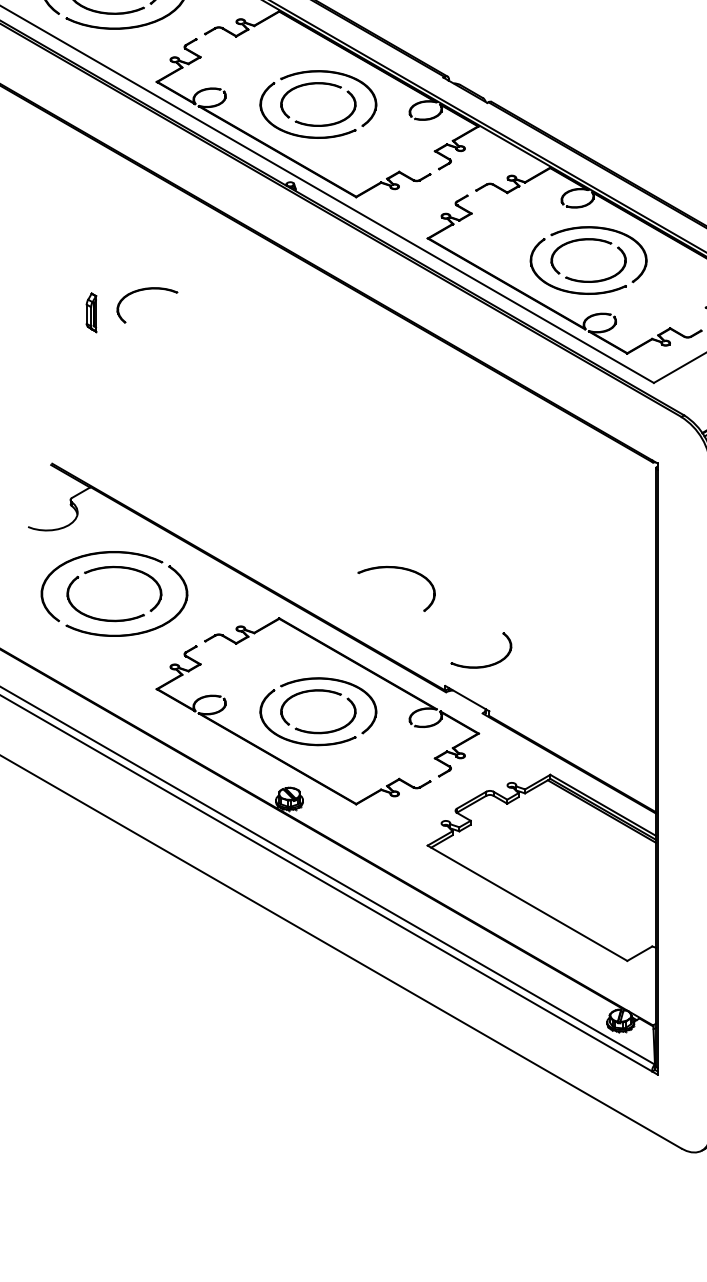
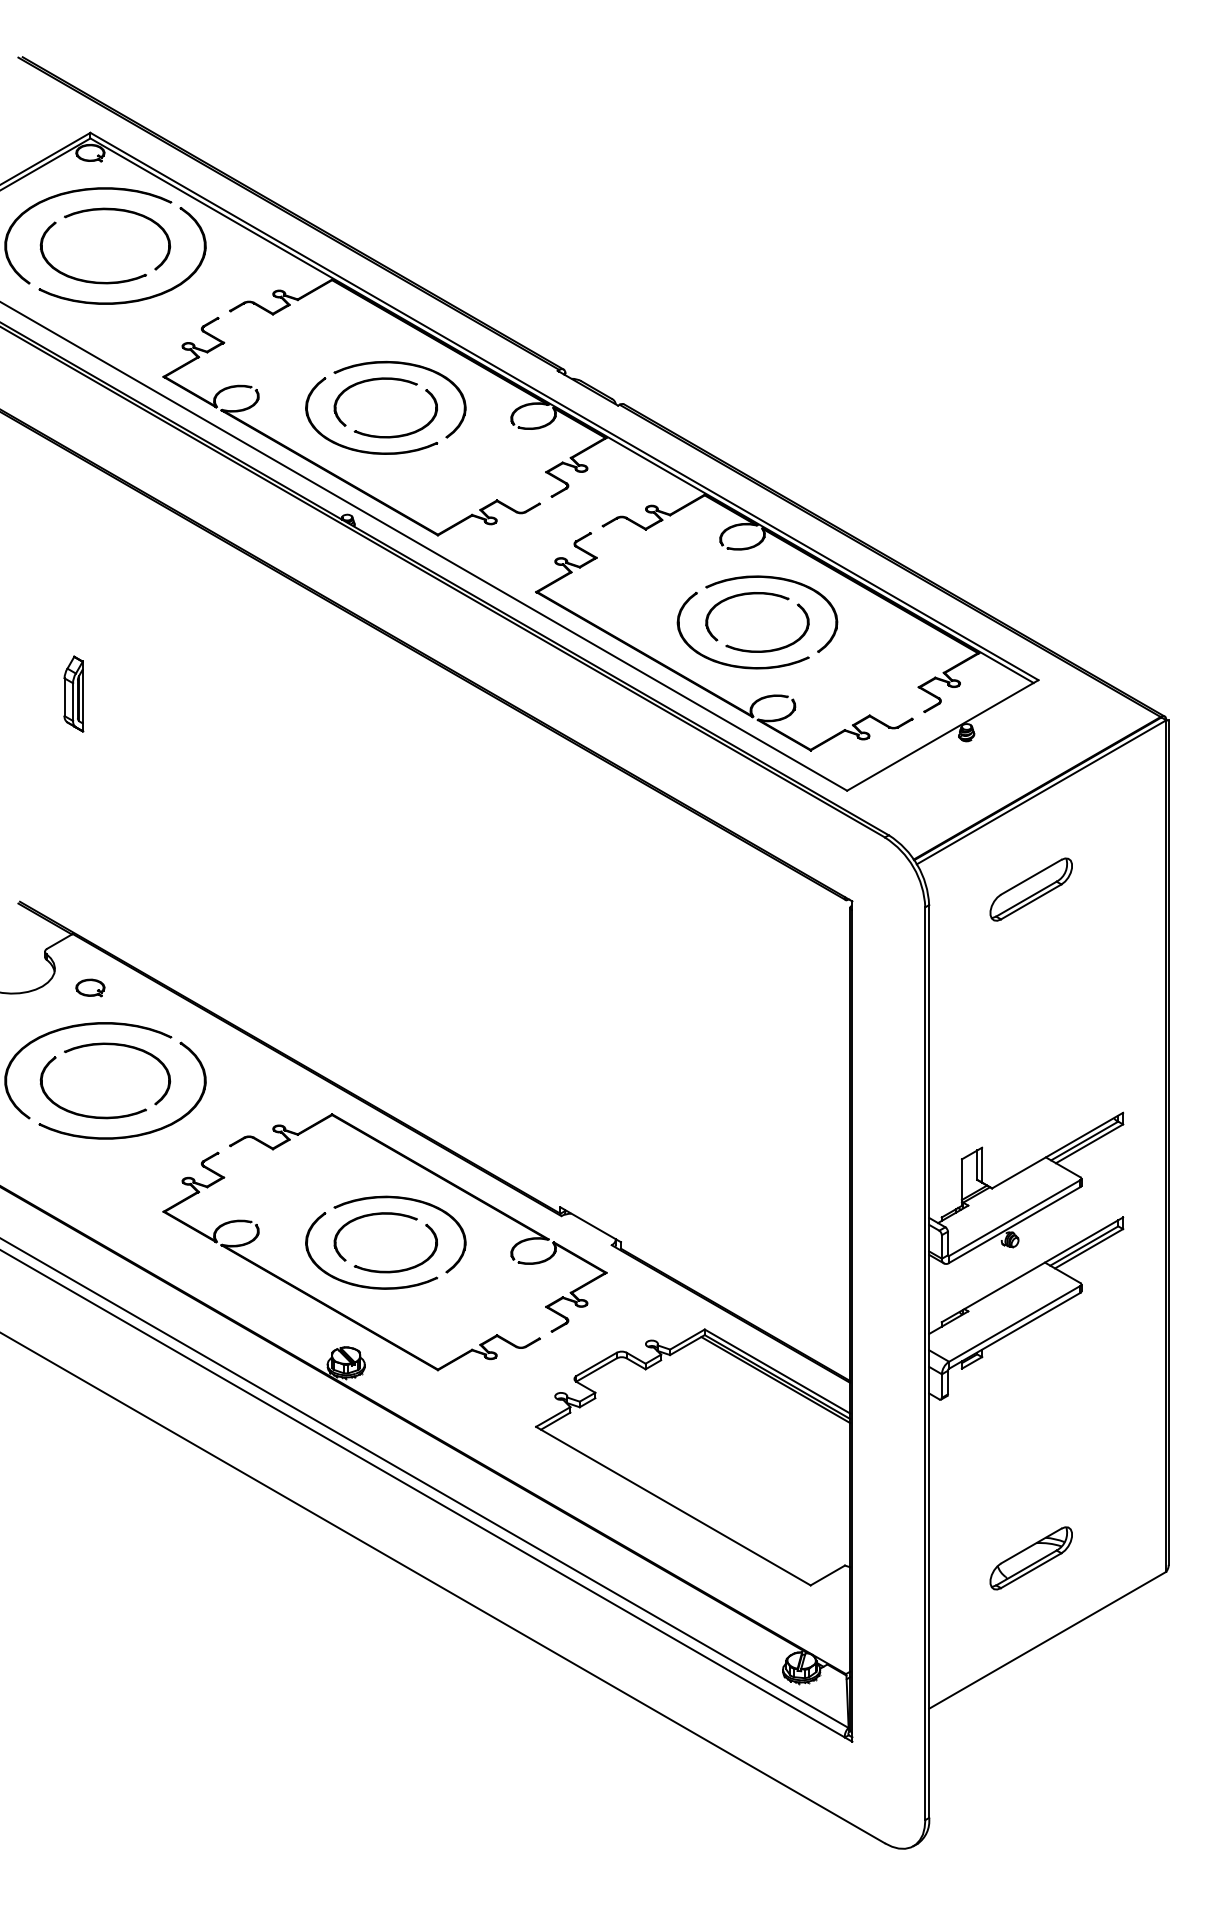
part: (143, 290) -> (145, 663), removed
part: (91, 312) -> (73, 693), size x1.43
part: (103, 526) -> (90, 987), added
part: (399, 568) -> (497, 1046), removed
part: (483, 665) -> (613, 1179), removed

